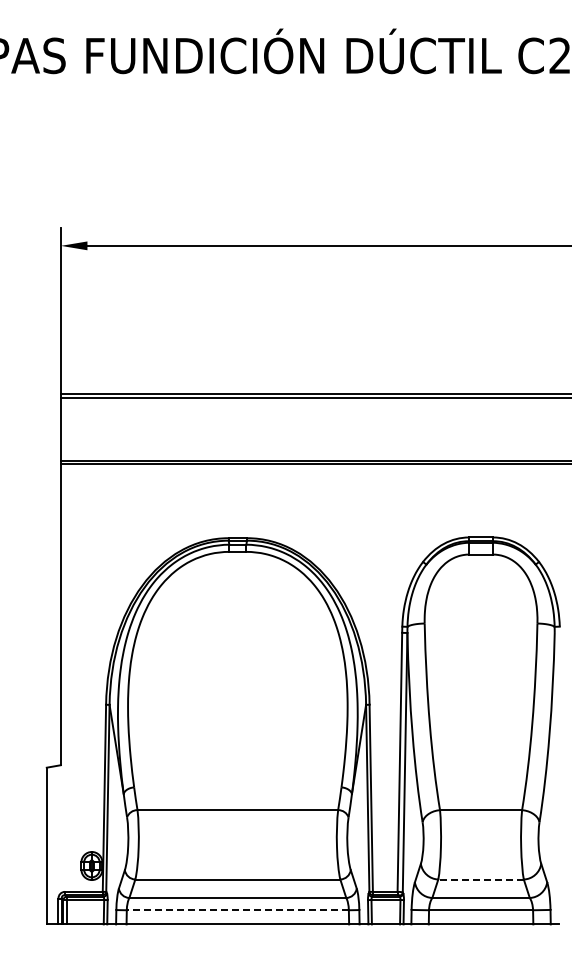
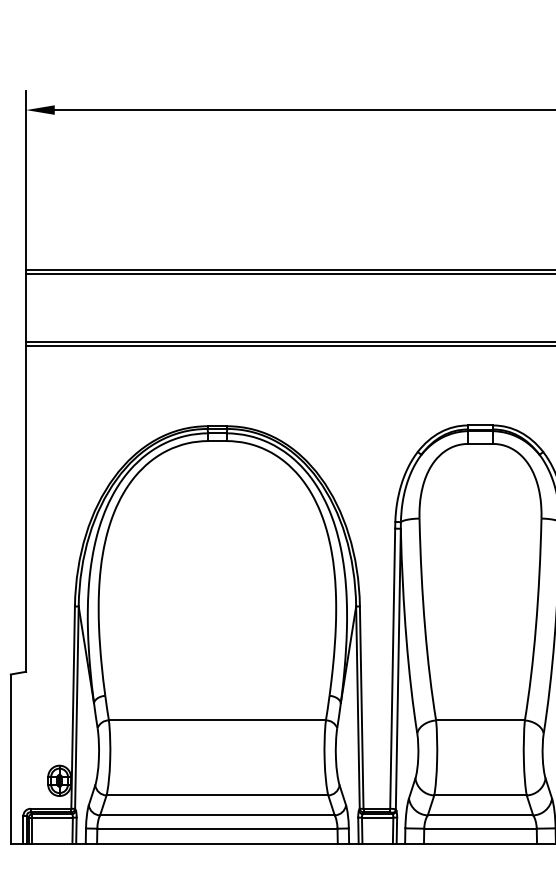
line: (481, 879) -> (480, 795), dashed -> solid
line: (237, 910) -> (217, 828), dashed -> solid

